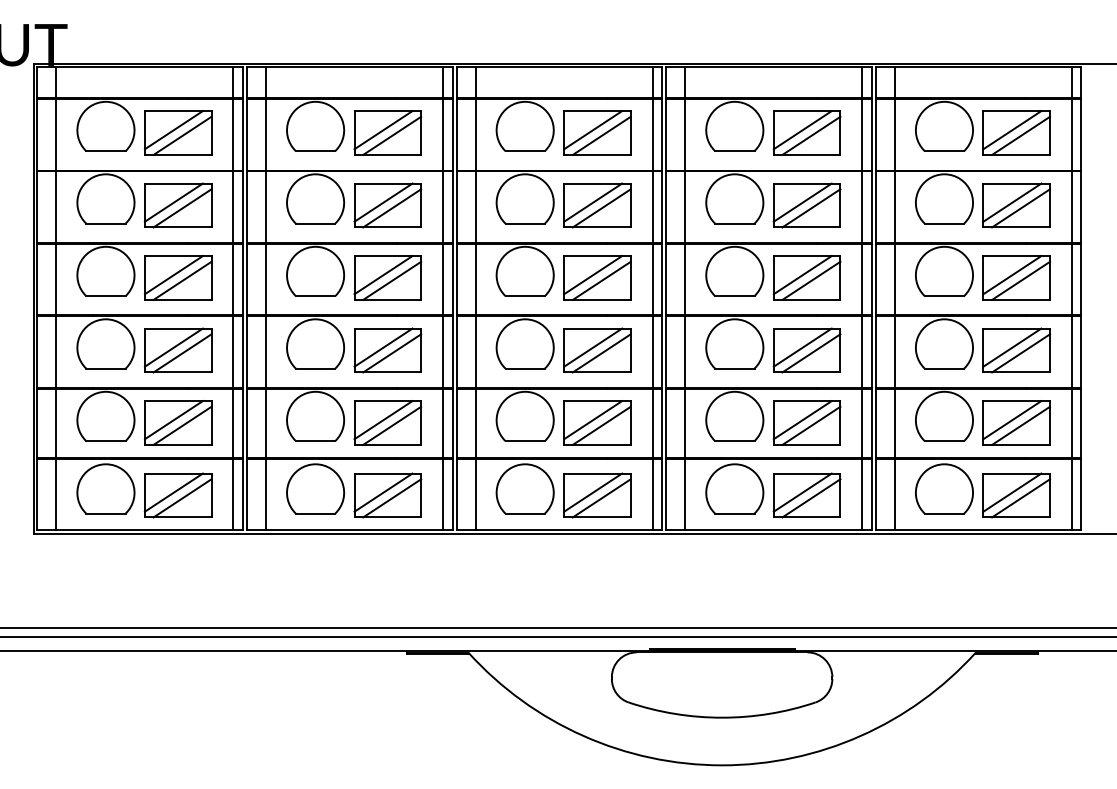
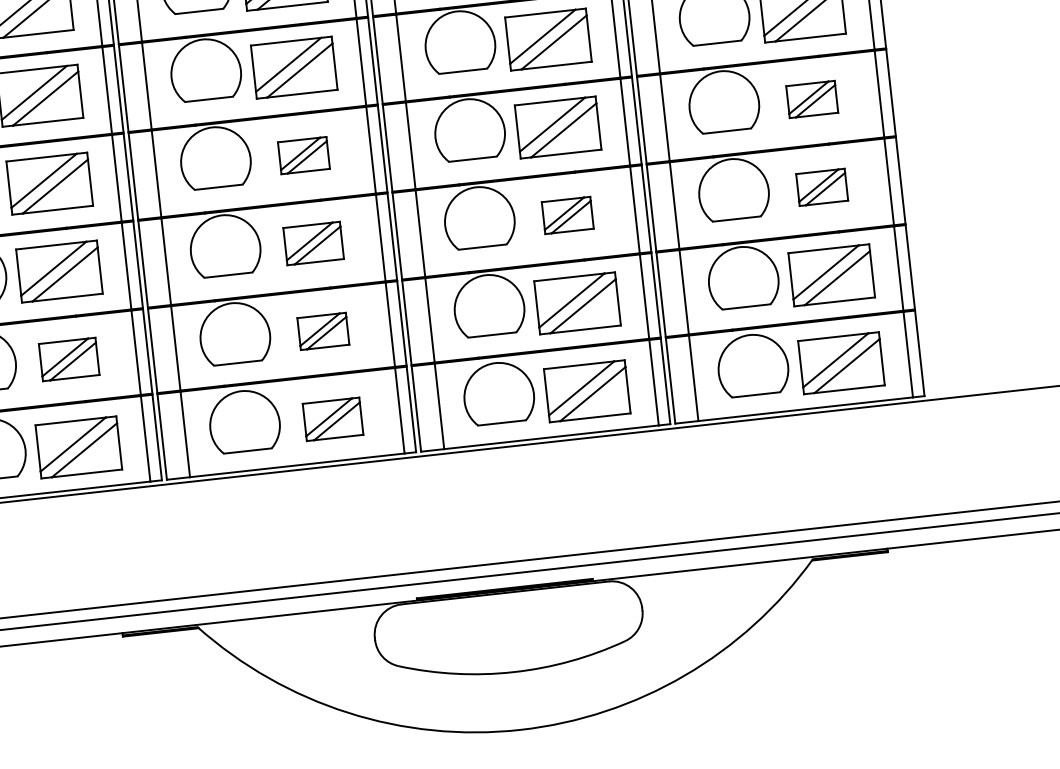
part: (597, 277) -> (303, 155), size x0.6
part: (1016, 277) -> (812, 98), size x0.6
part: (597, 350) -> (313, 243), size x0.7
part: (806, 350) -> (567, 215), size x0.6
part: (1016, 350) -> (821, 187), size x0.6
part: (387, 422) -> (68, 358), size x0.7
part: (597, 422) -> (323, 330), size x0.6
part: (597, 495) -> (333, 419), size x0.7

